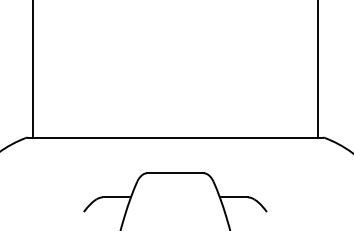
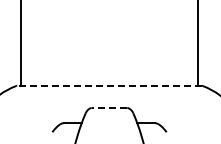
line: (175, 137) -> (109, 85), solid -> dashed
line: (175, 173) -> (109, 108), solid -> dashed

